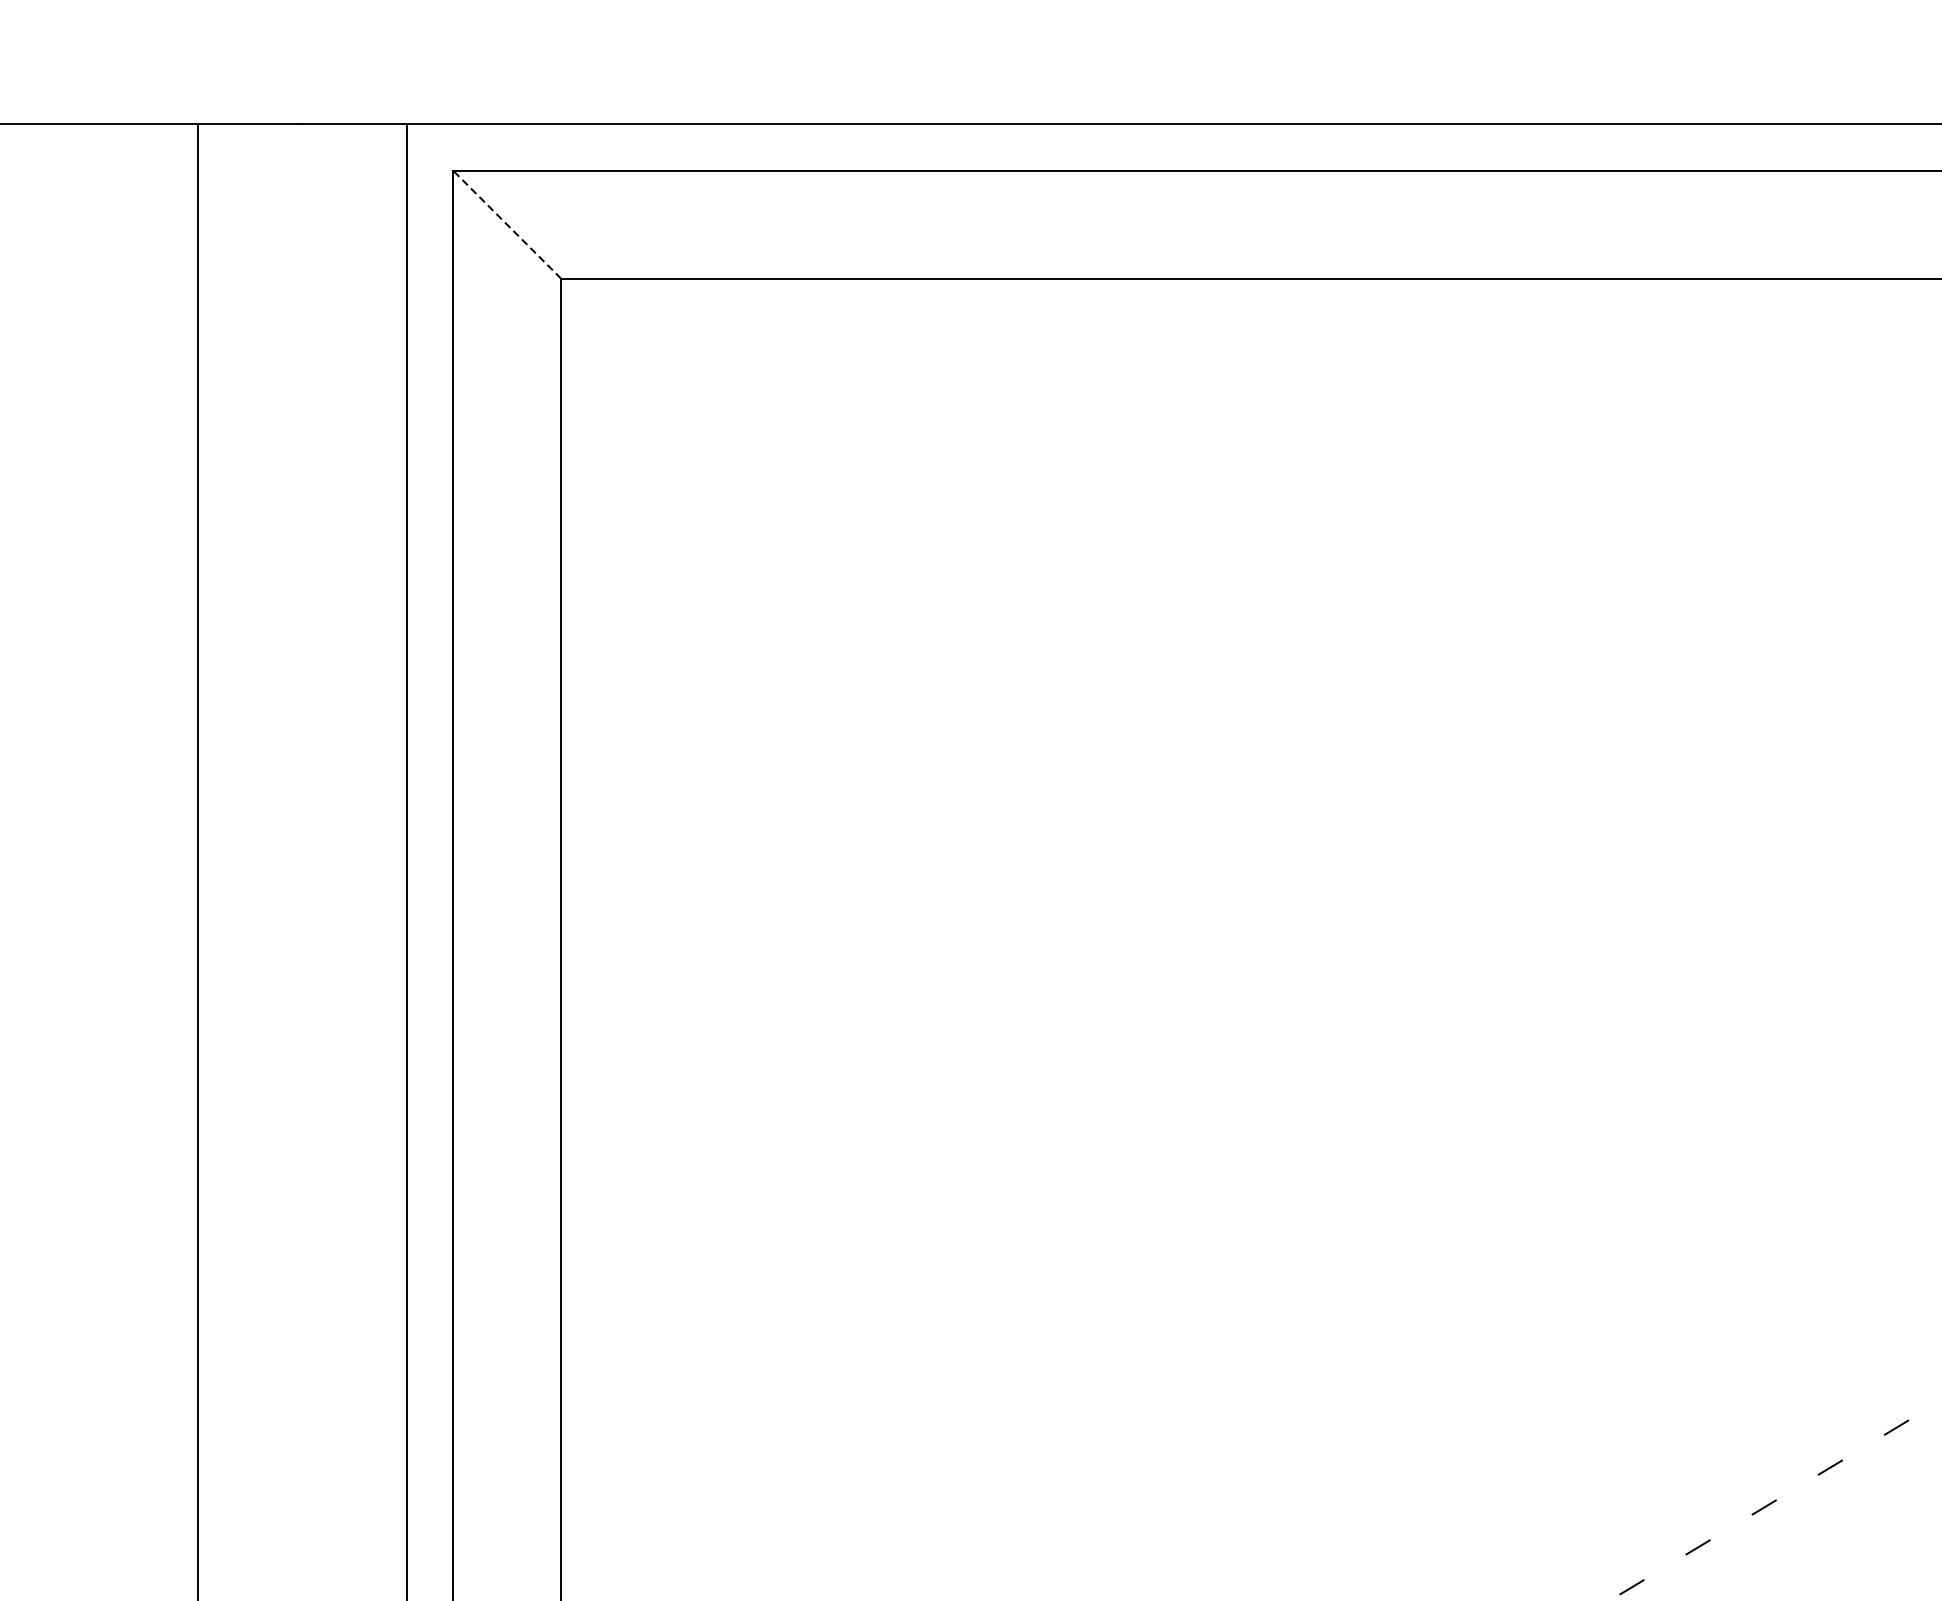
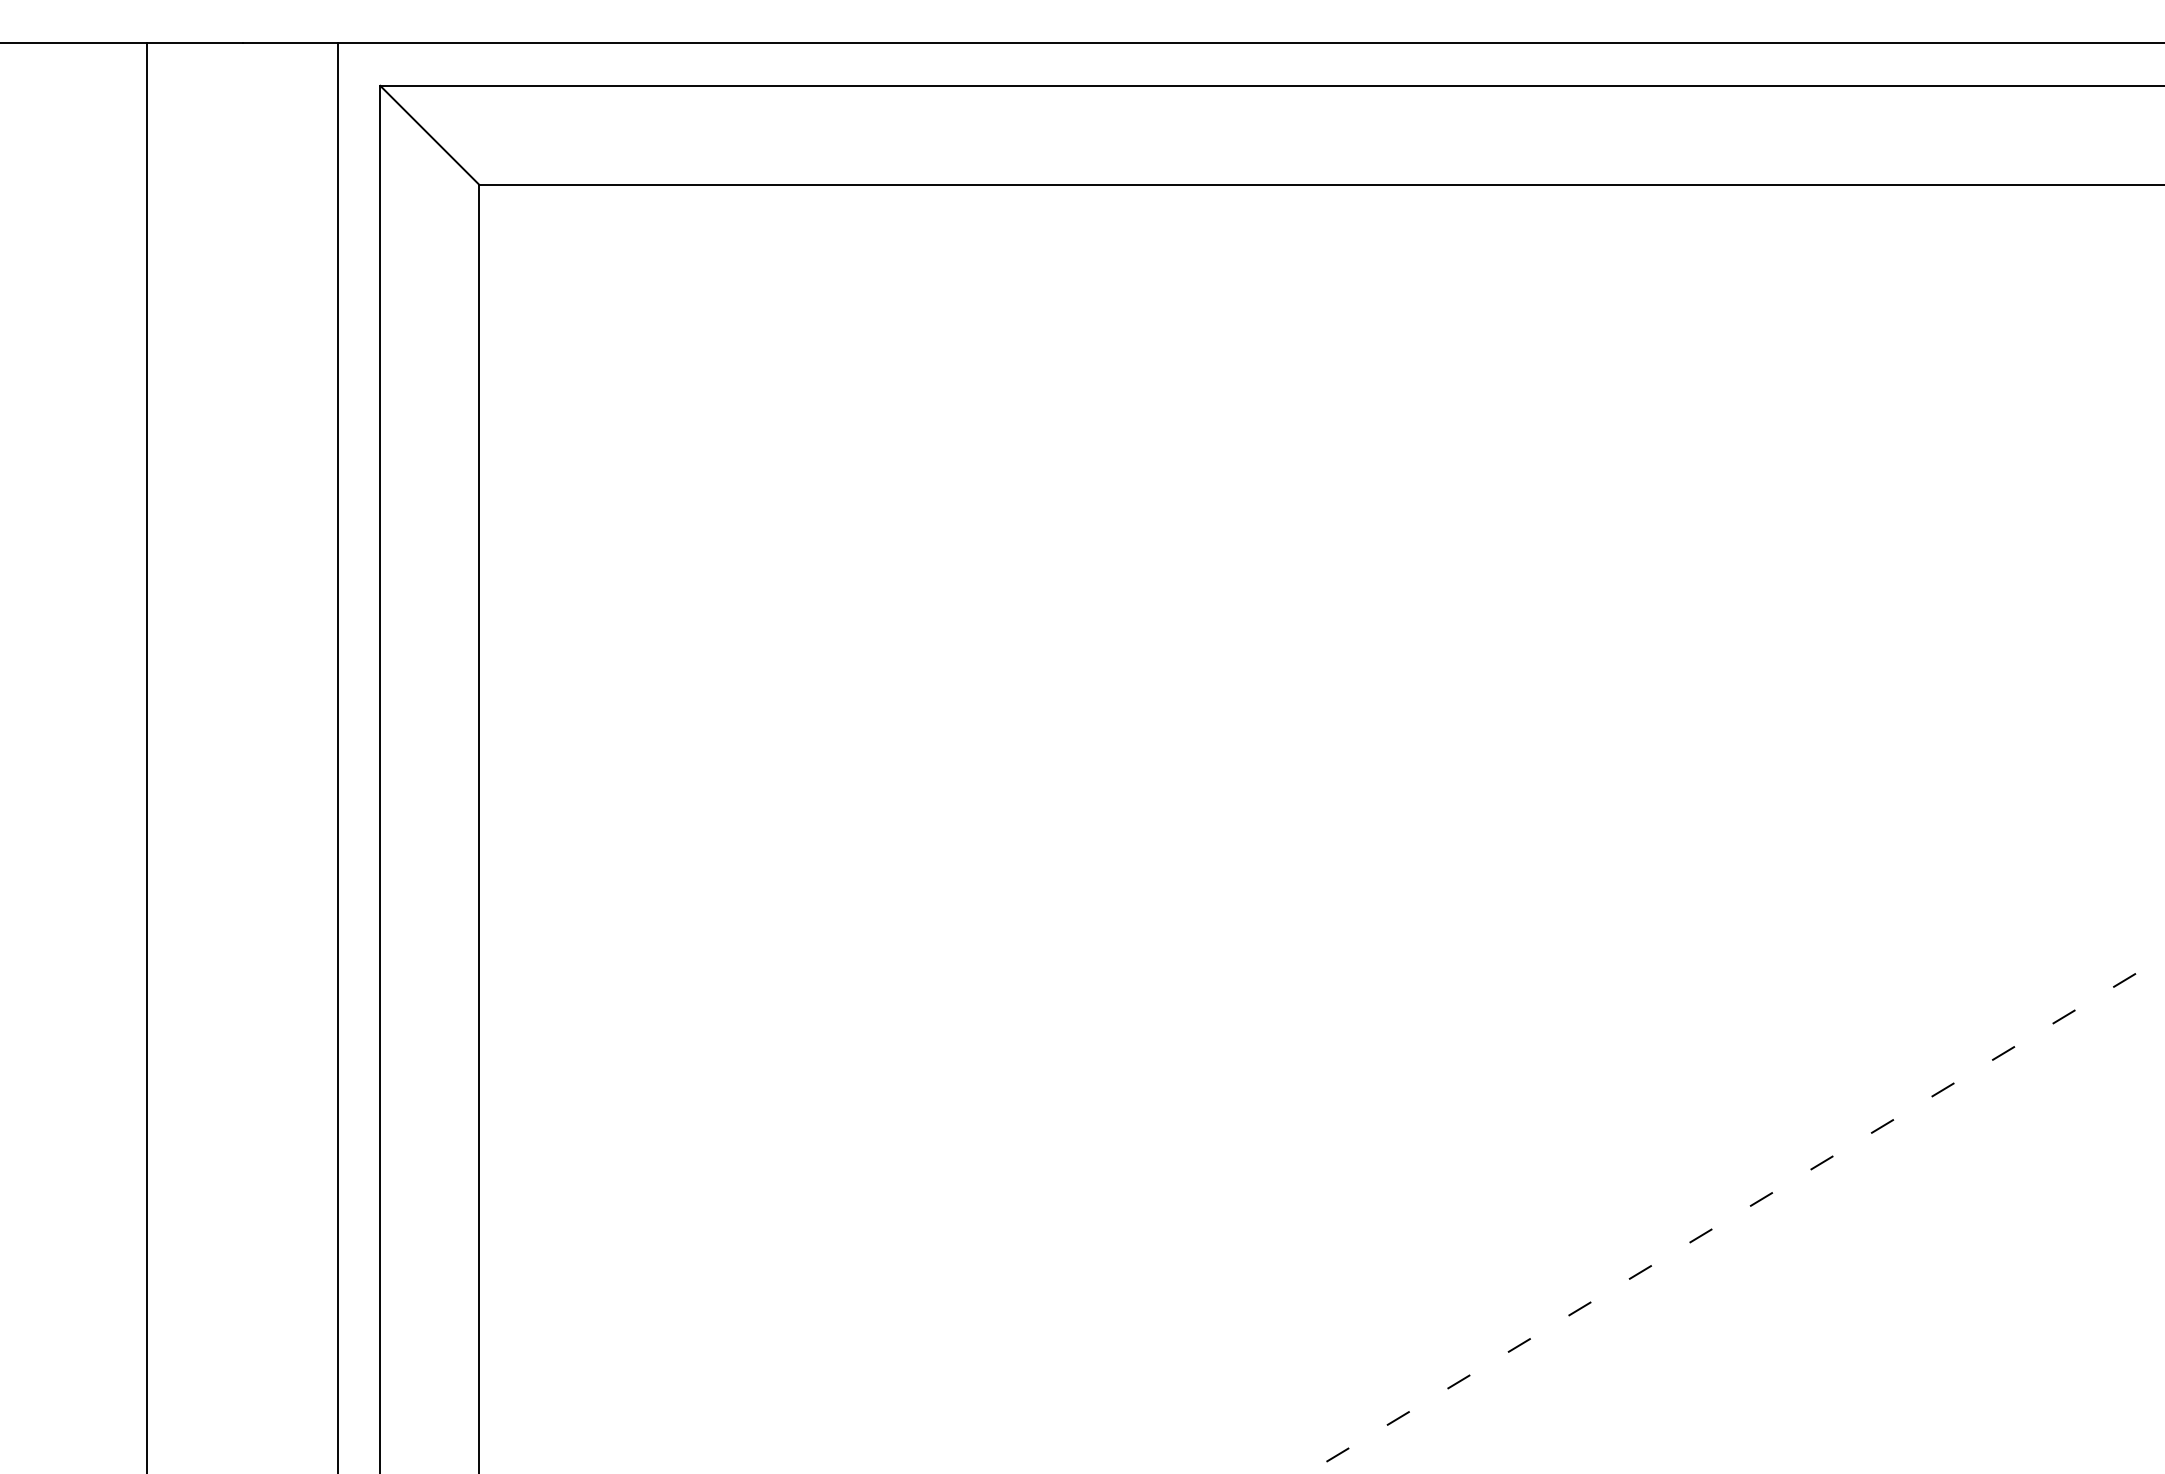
line: (506, 225) -> (429, 135), dashed -> solid

